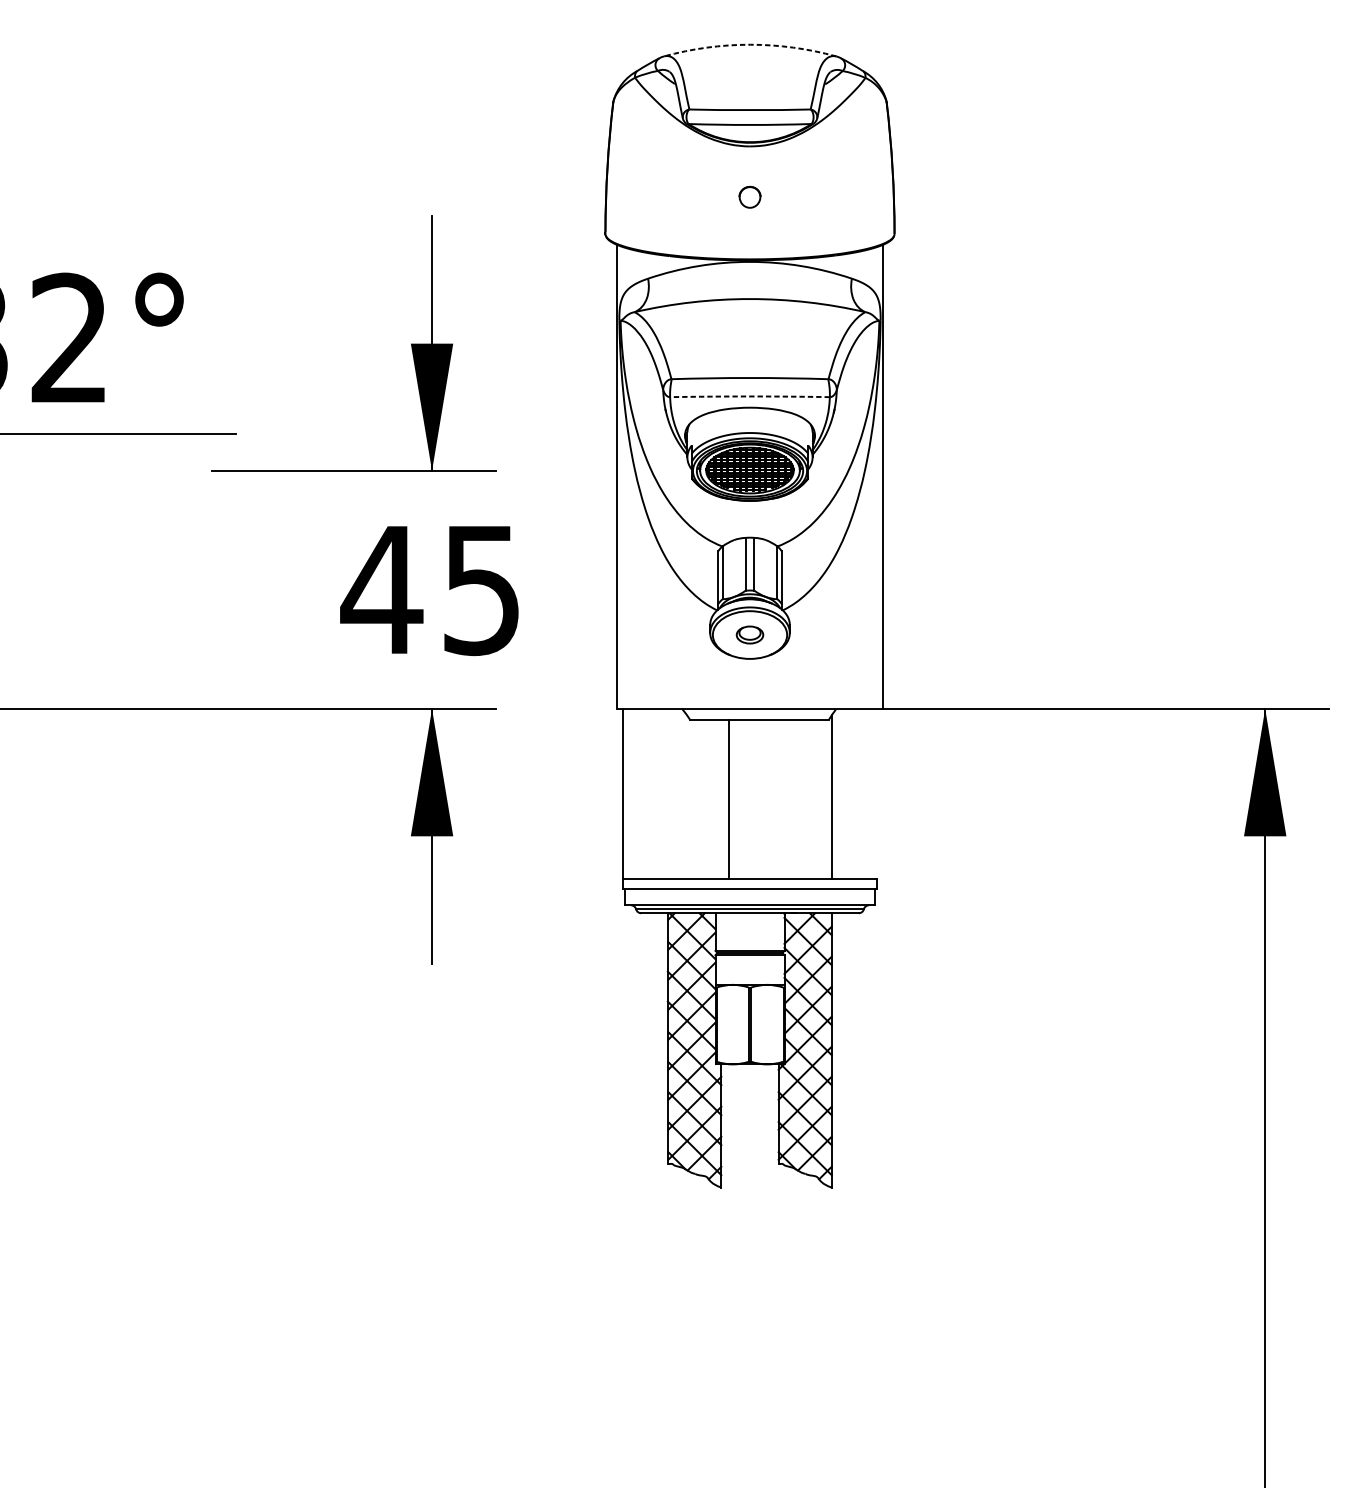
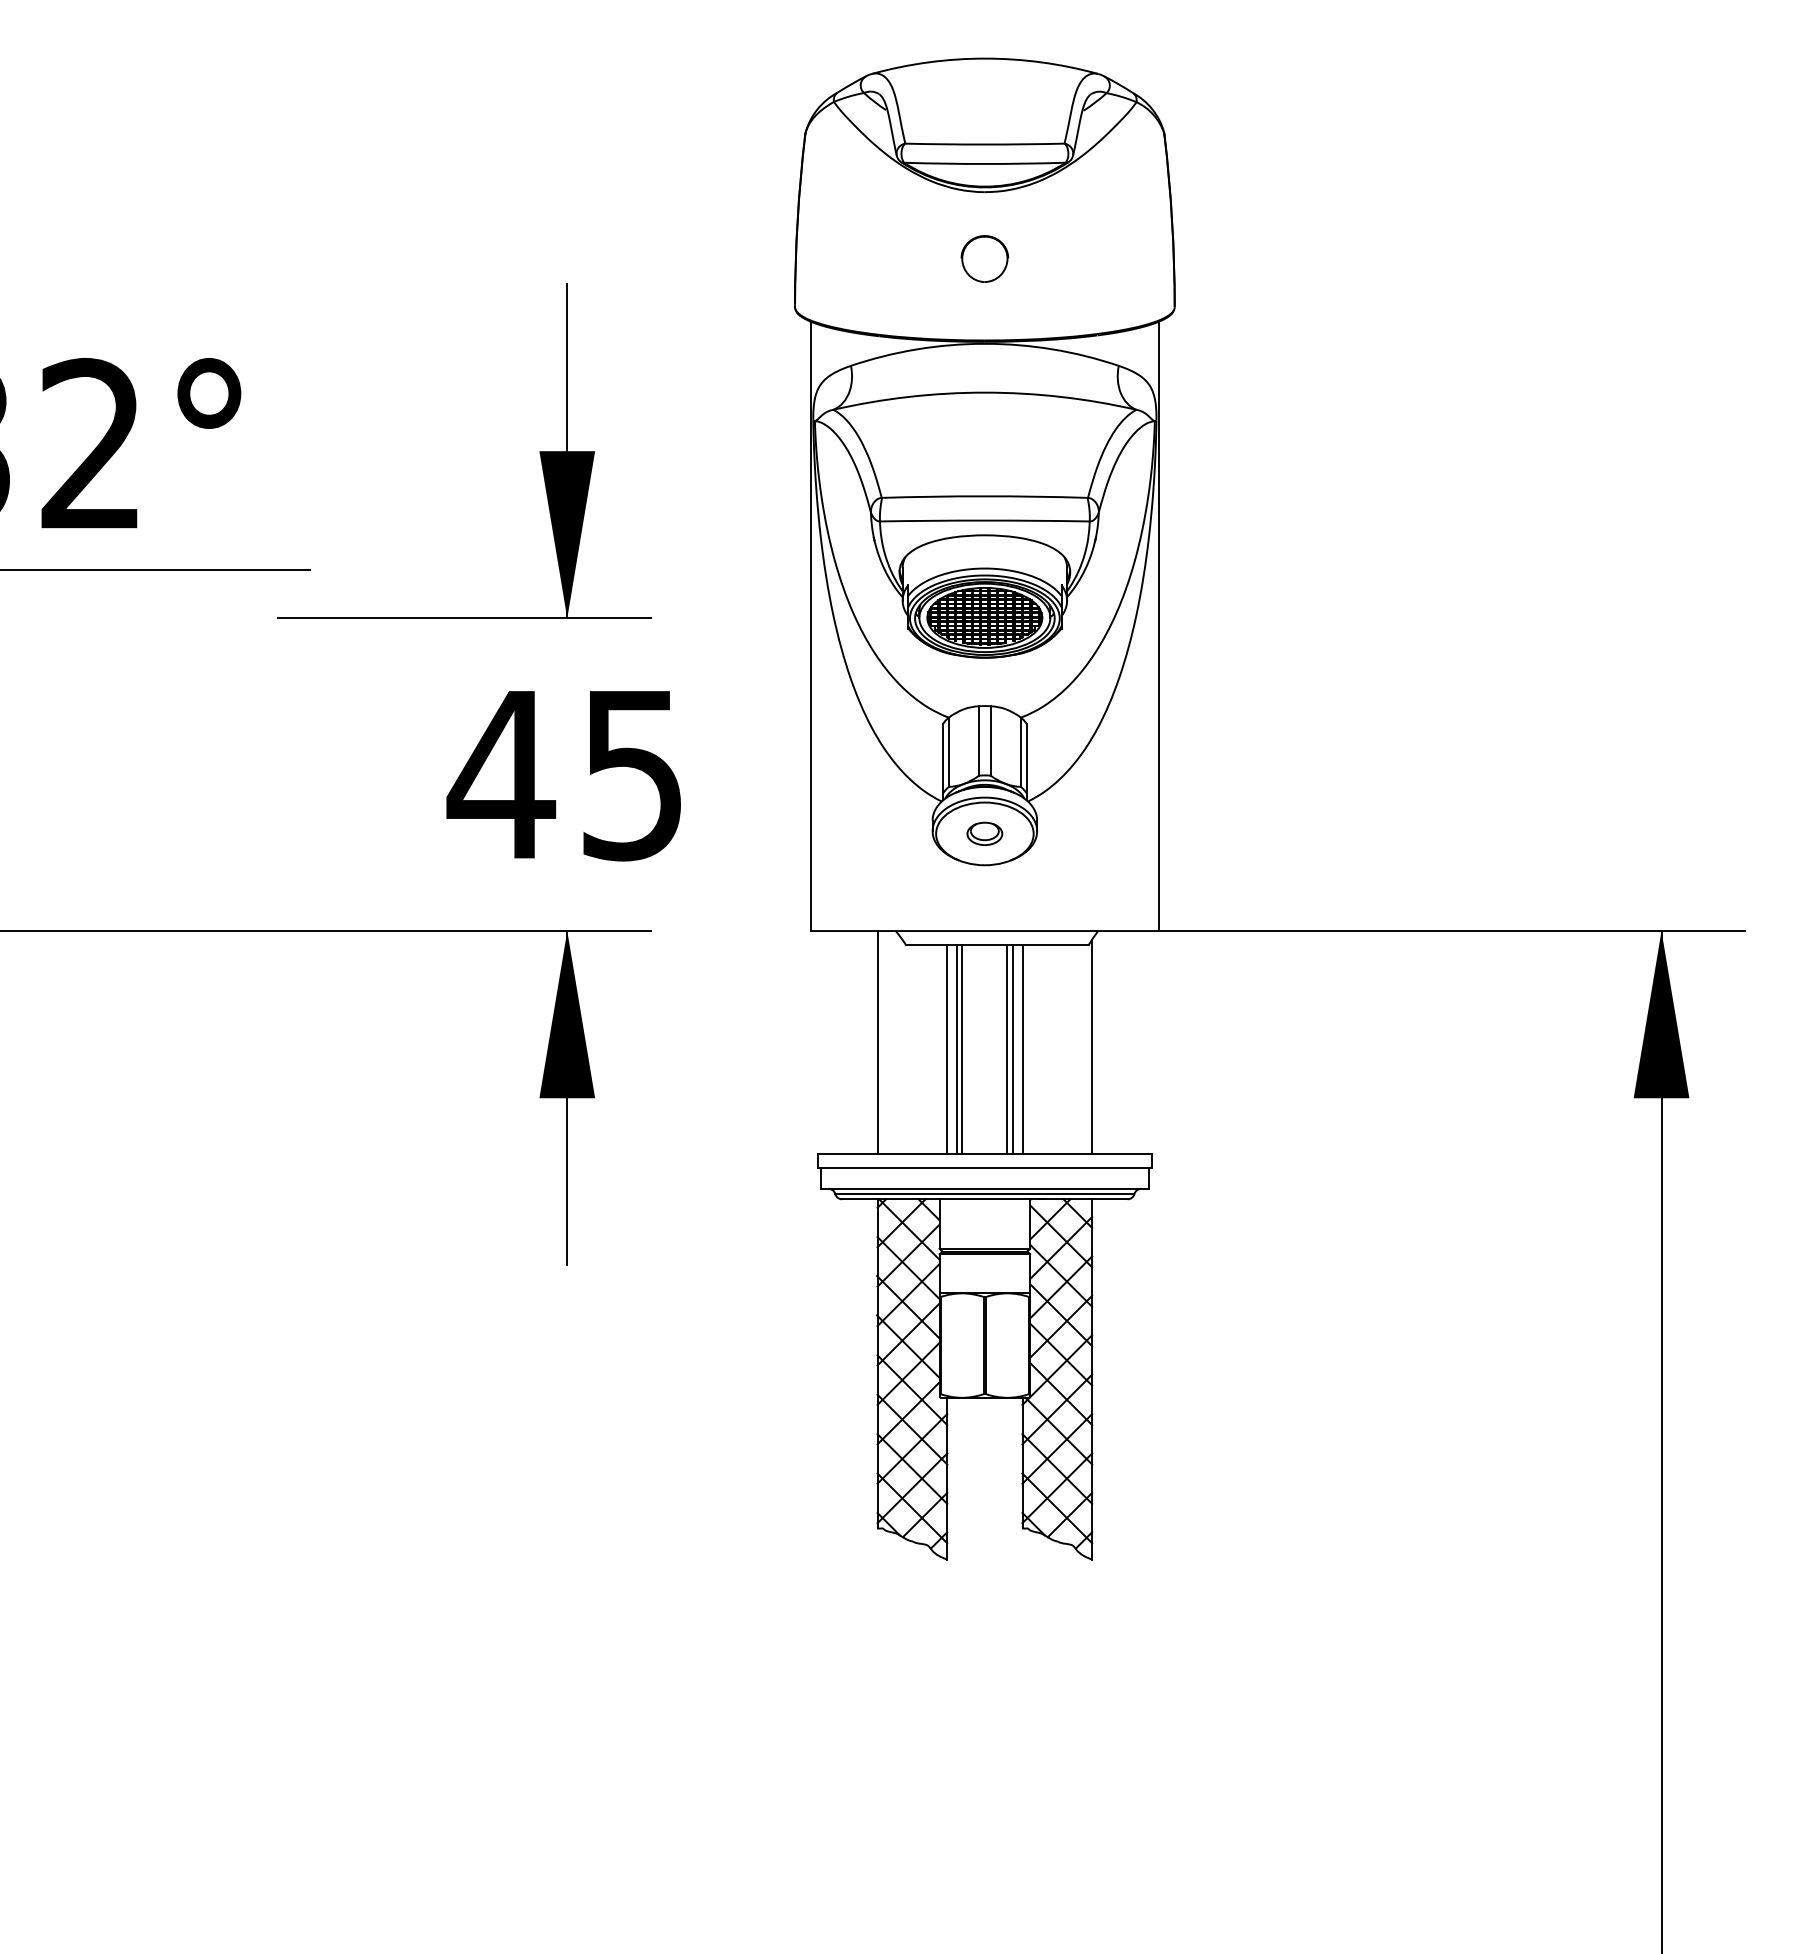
arc: (750, 44) -> (985, 58), dashed -> solid
part: (749, 196) -> (984, 258), size x1.67
arc: (749, 396) -> (984, 520), dashed -> solid
line: (622, 793) -> (877, 1042), moved
line: (721, 799) -> (947, 1049), added
line: (732, 799) -> (962, 1049), added
line: (767, 799) -> (1007, 1049), added
line: (771, 799) -> (1012, 1049), added
line: (778, 799) -> (1022, 1049), added

